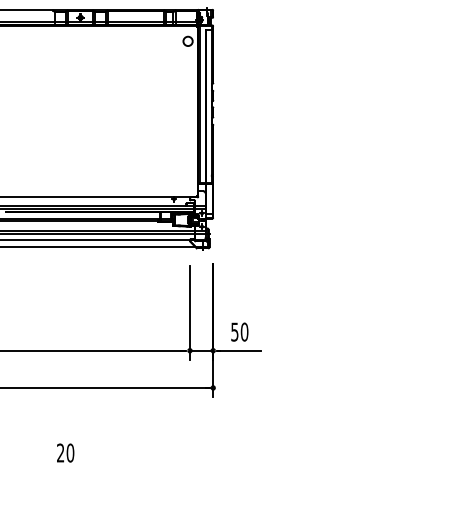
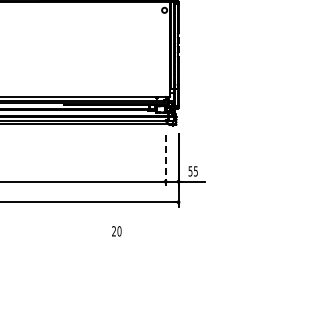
line: (189, 314) -> (165, 161), solid -> dashed
text: (243, 332) -> (195, 171), 50 -> 55
text: (65, 453) -> (116, 231), moved

